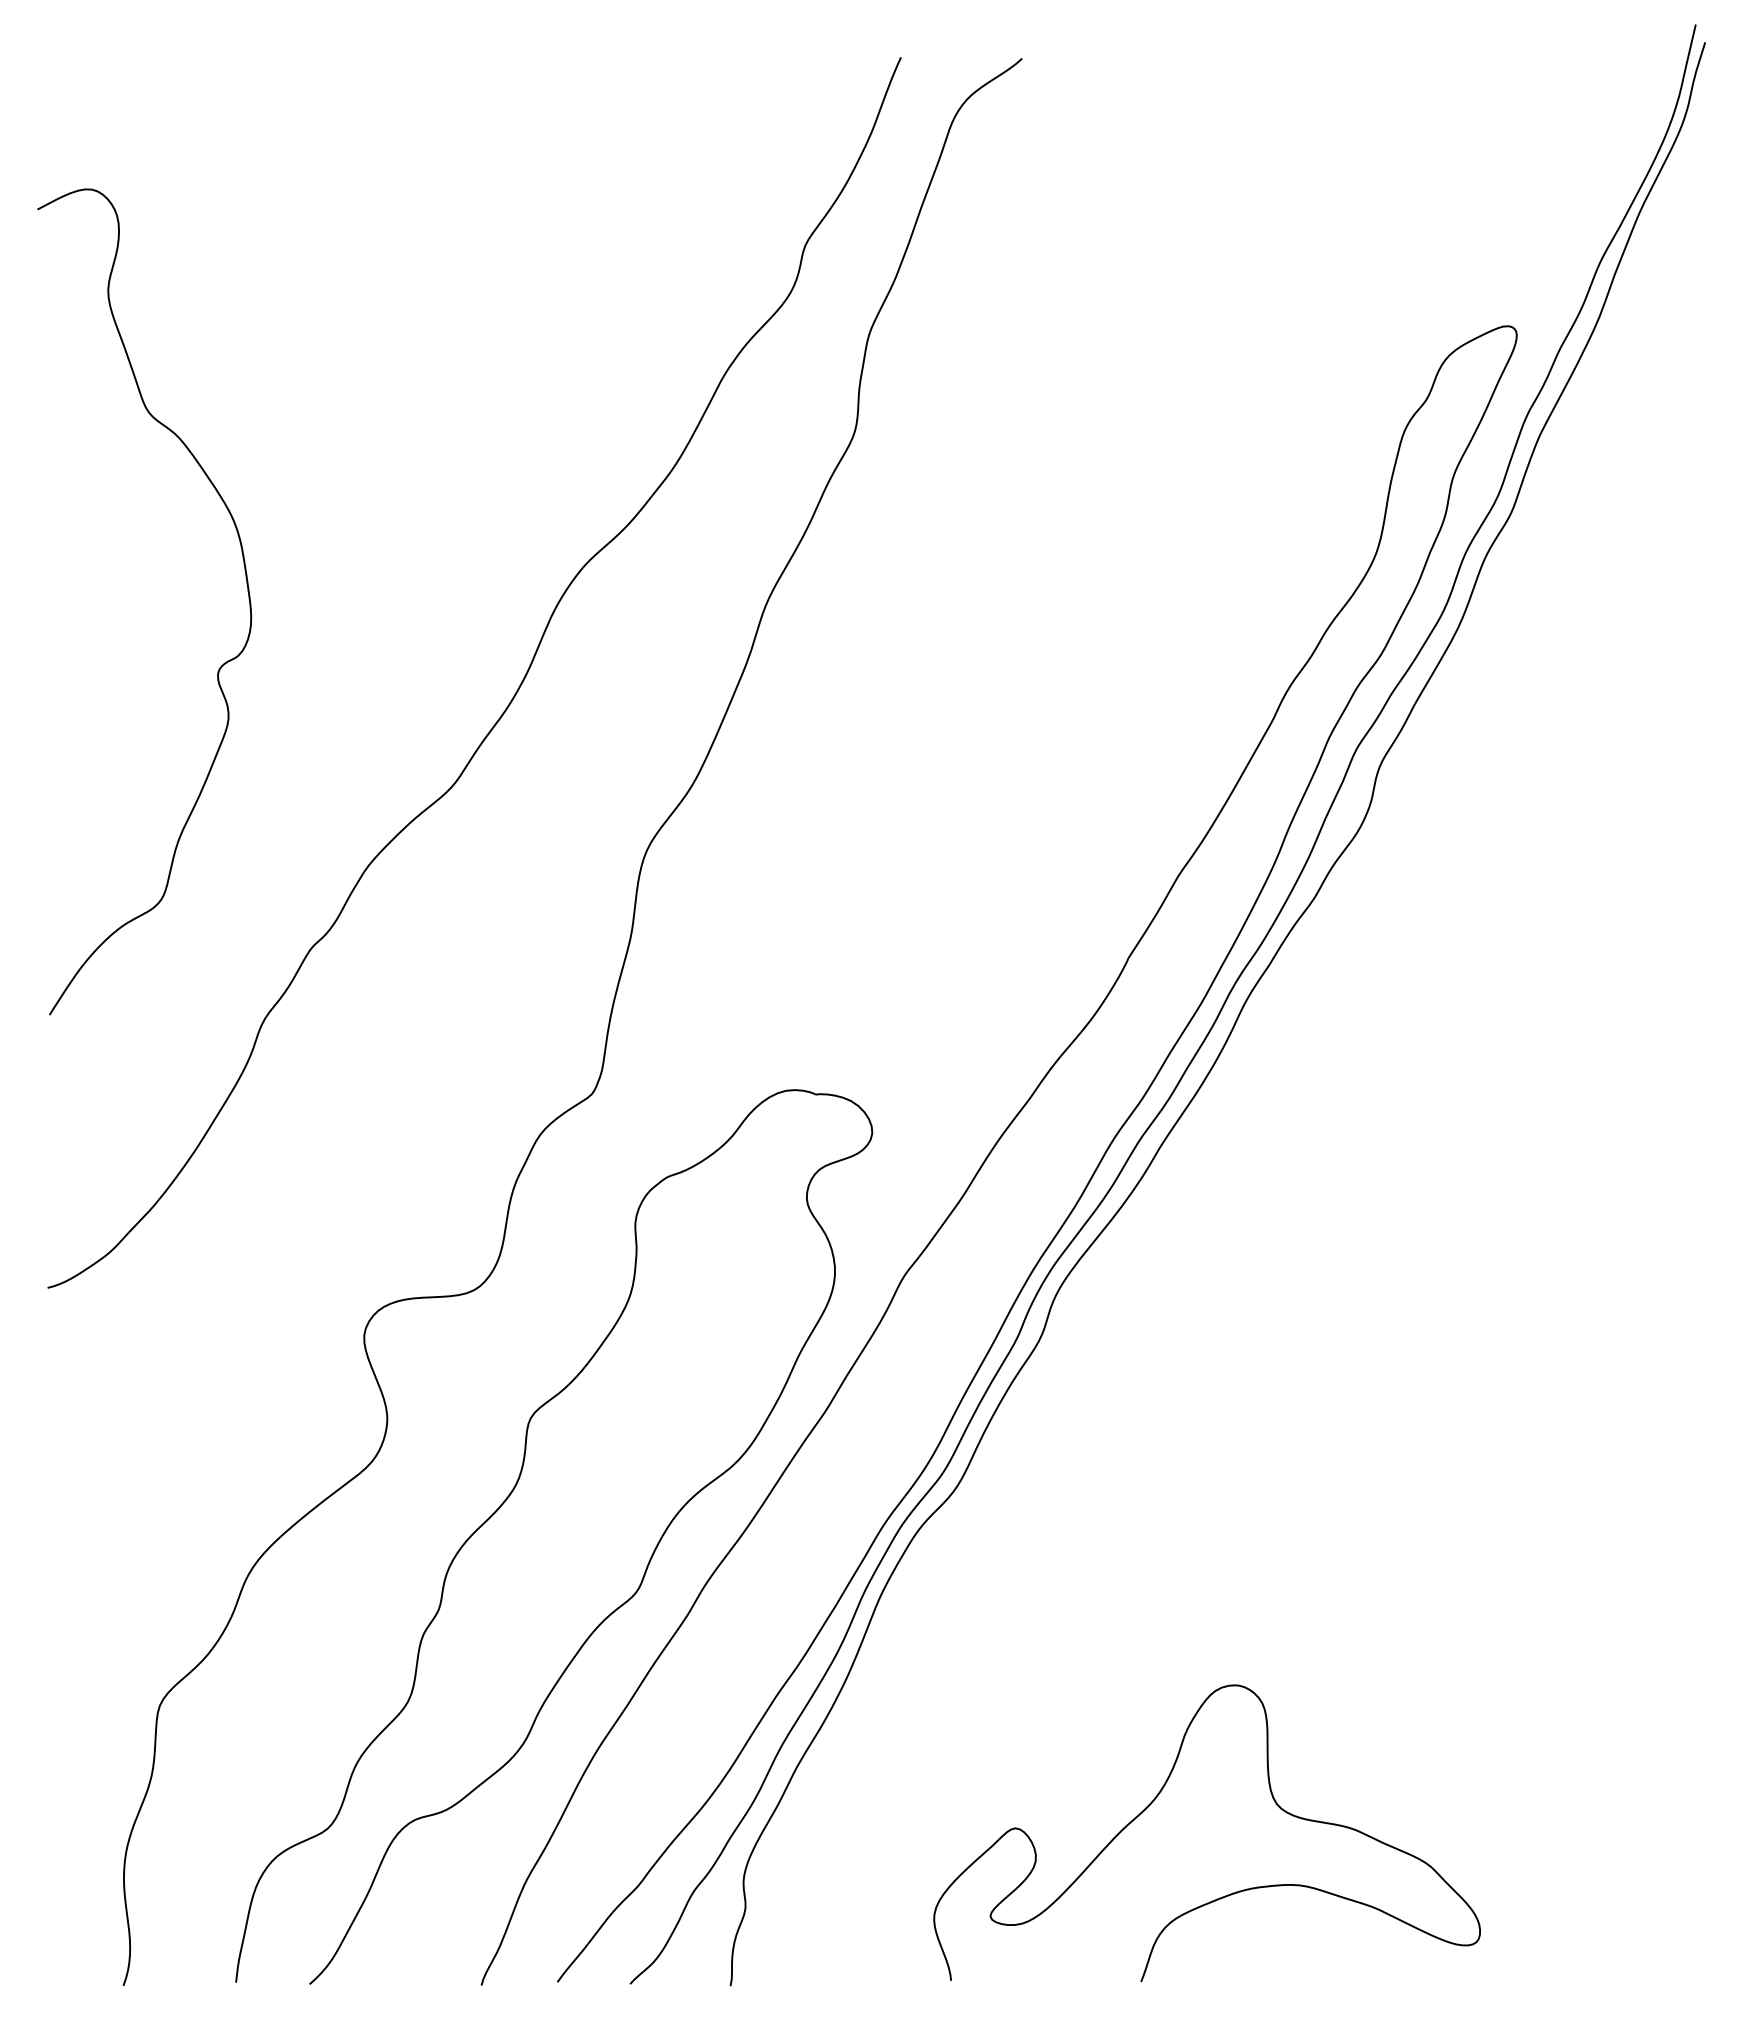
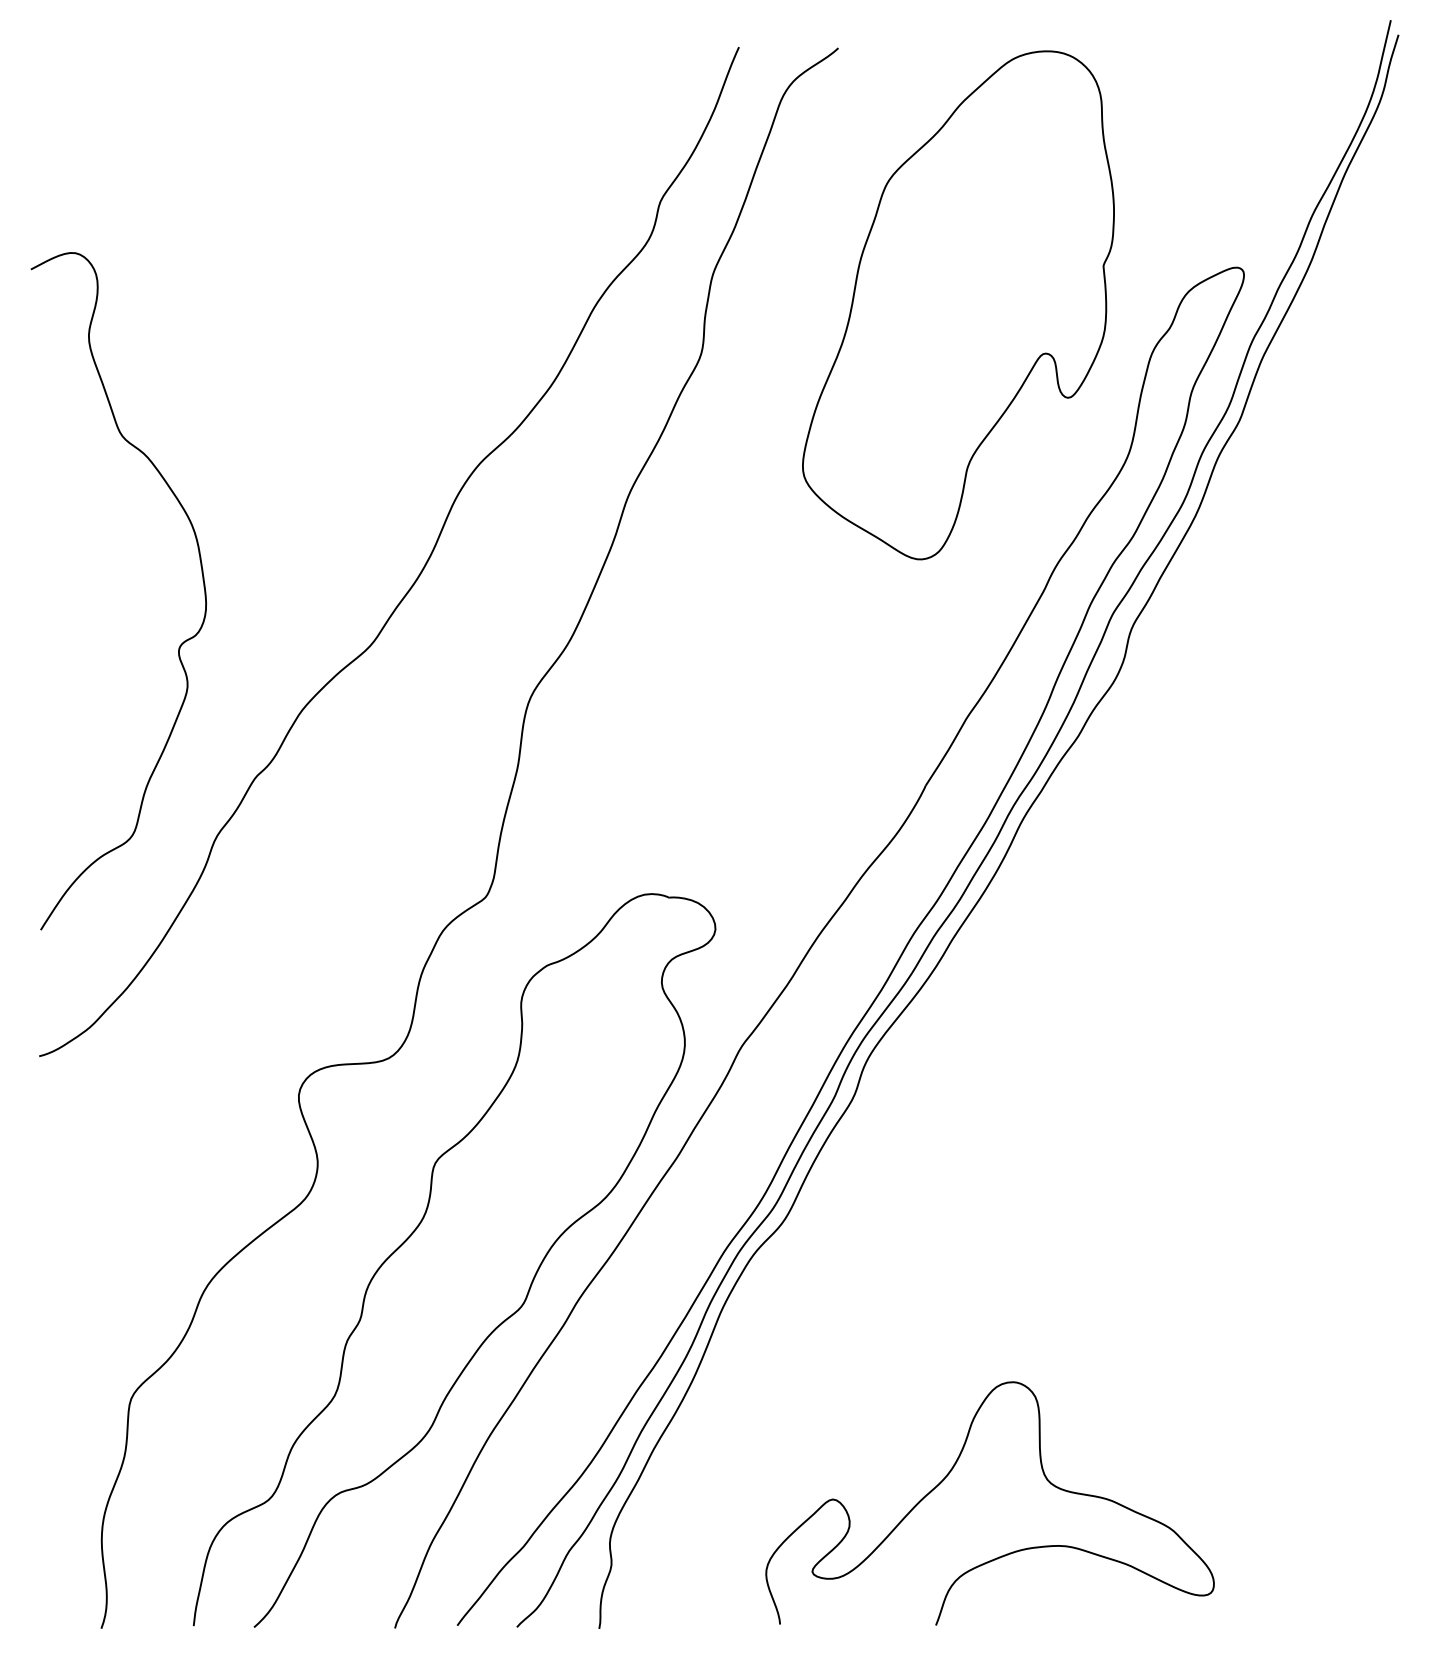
part: (1168, 371) -> (958, 304), added
curve: (219, 667) -> (180, 645), moved

